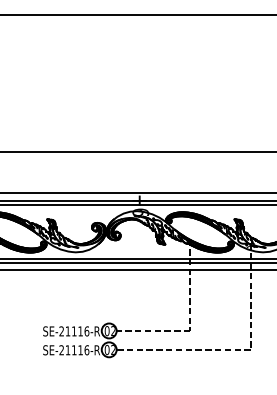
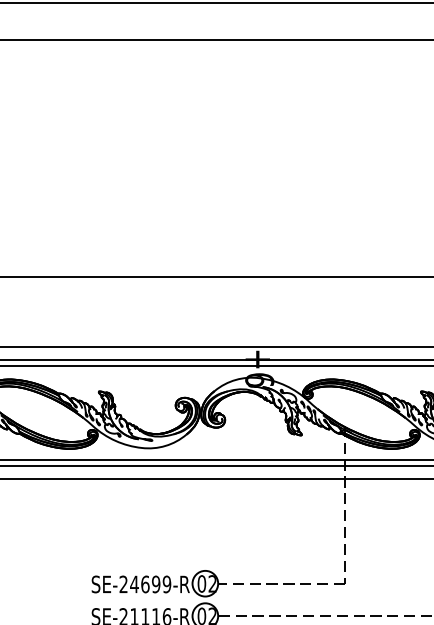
text: (77, 331) -> (150, 584), SE-21116-R -> SE-24699-R

